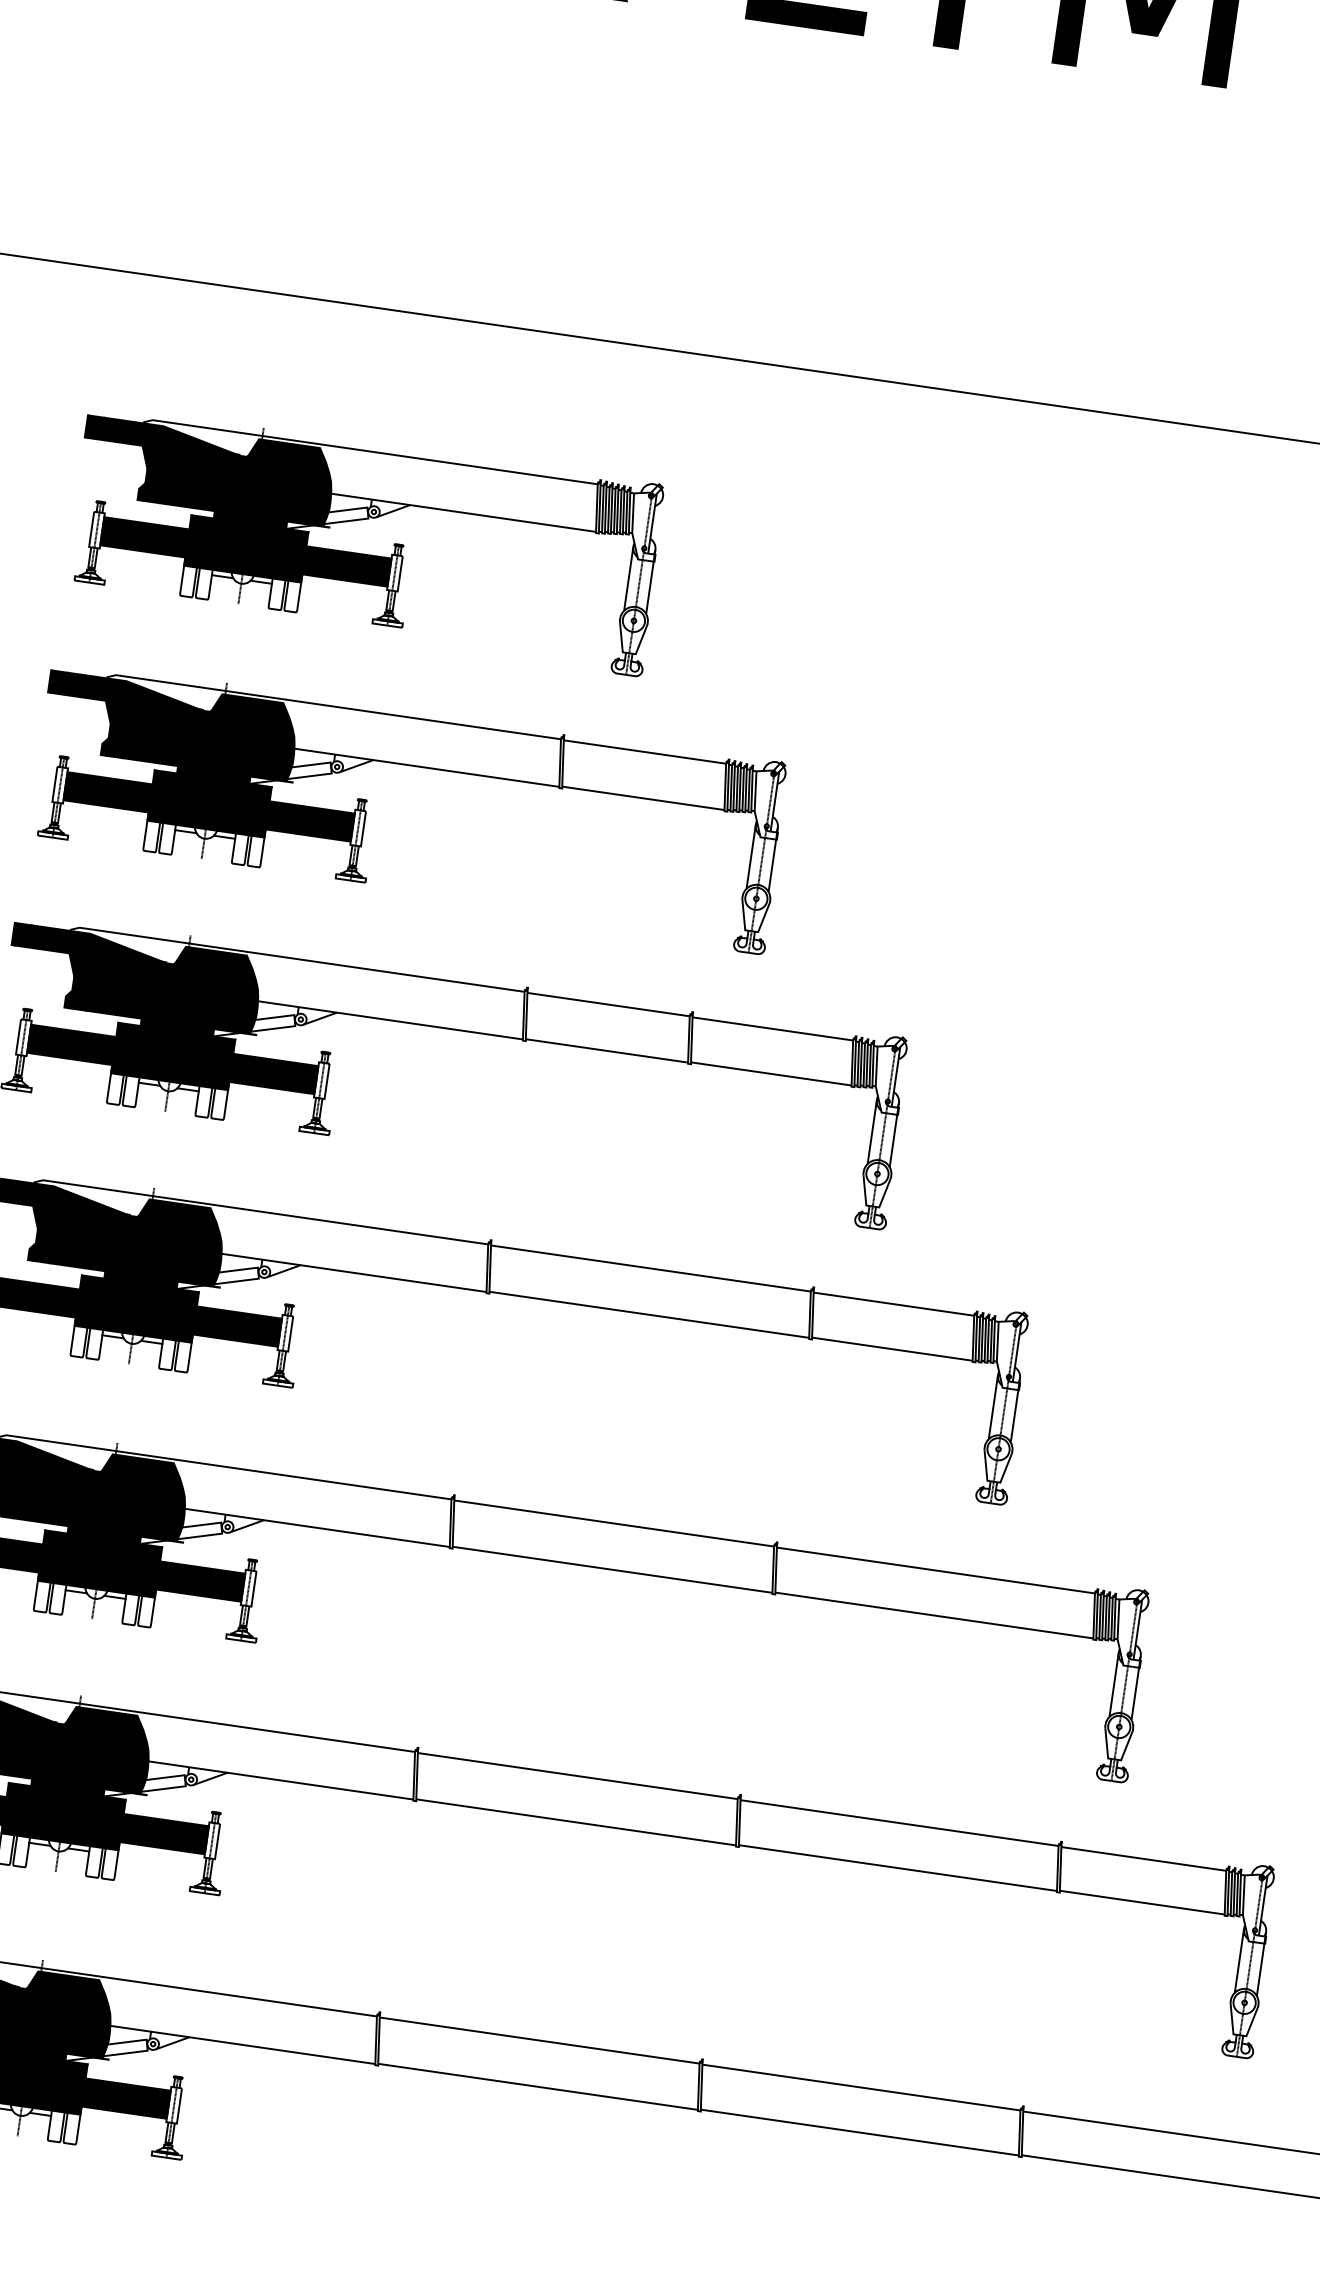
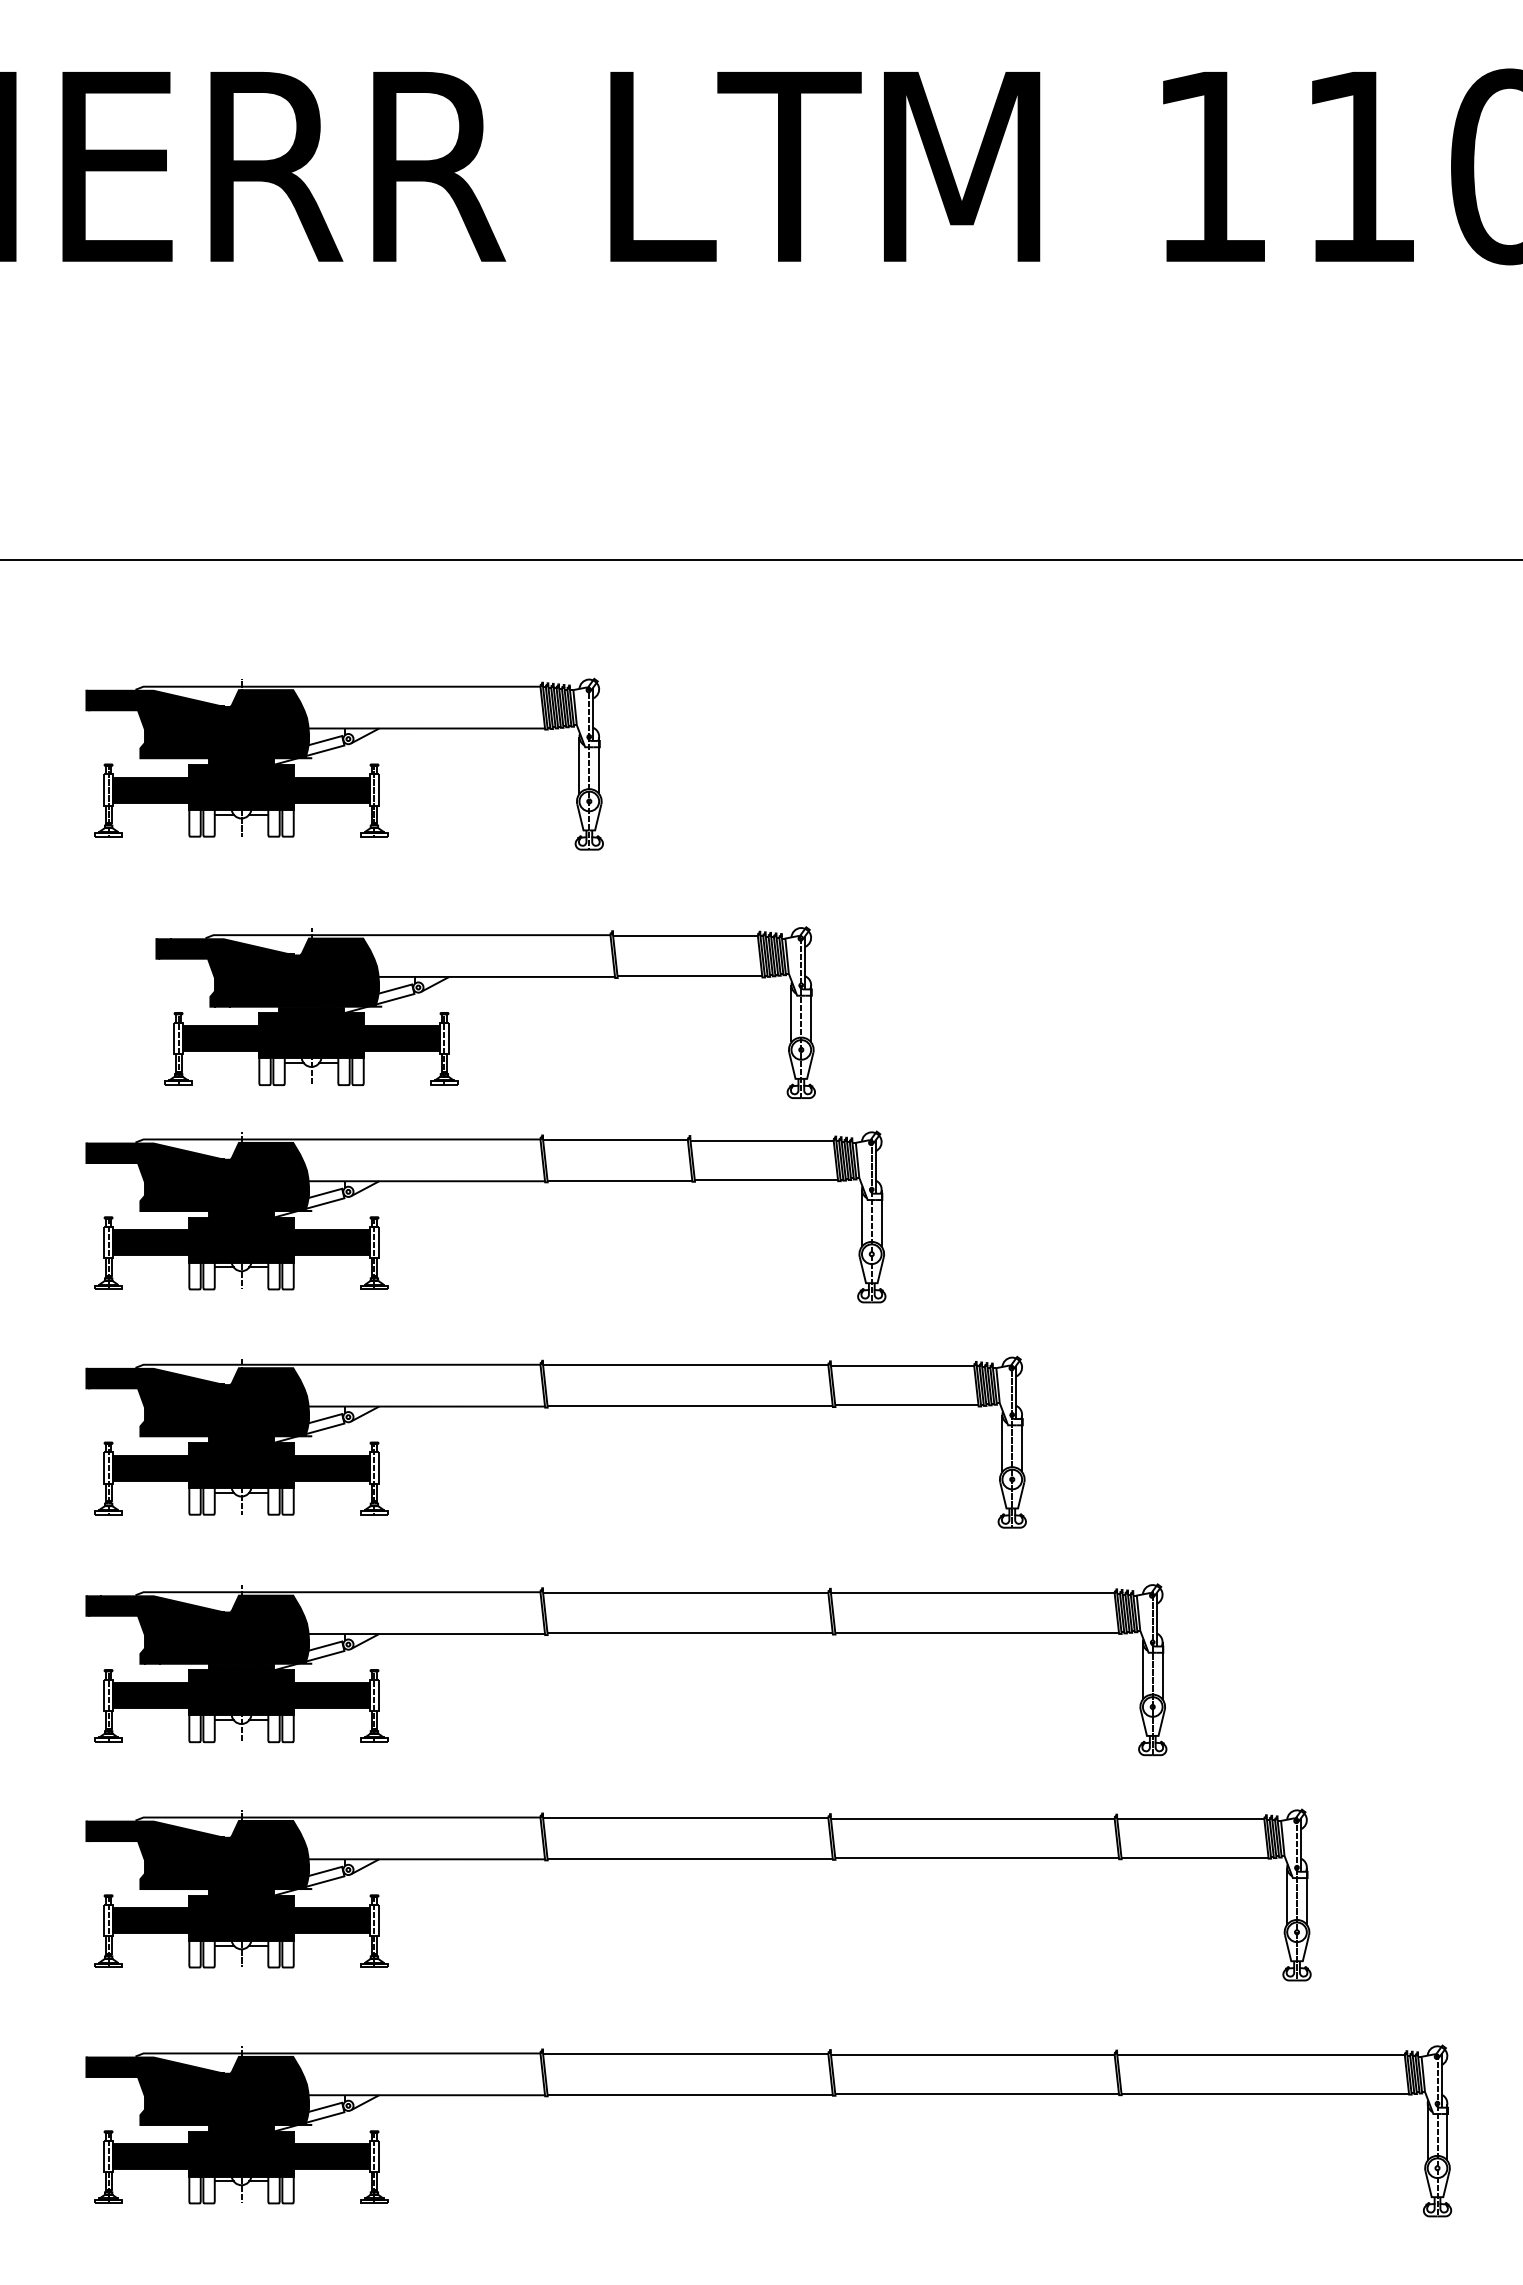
part: (414, 766) -> (485, 977), moved

